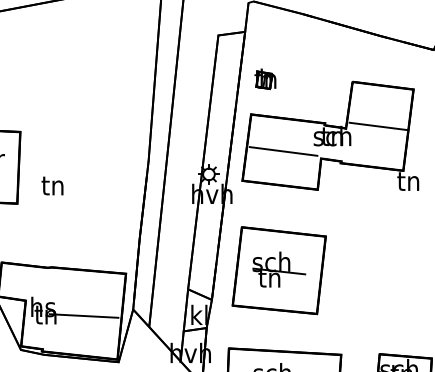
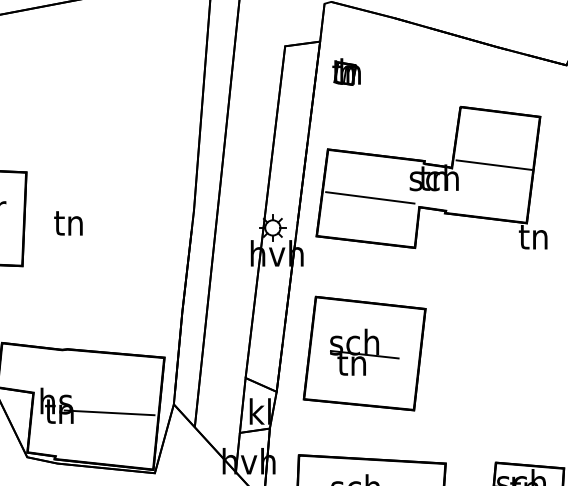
part: (265, 79) -> (346, 72), moved
text: (52, 185) -> (68, 222), moved

